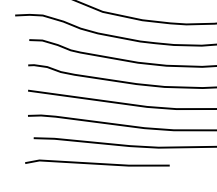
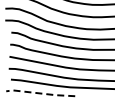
line: (96, 163) -> (40, 93), solid -> dashed

